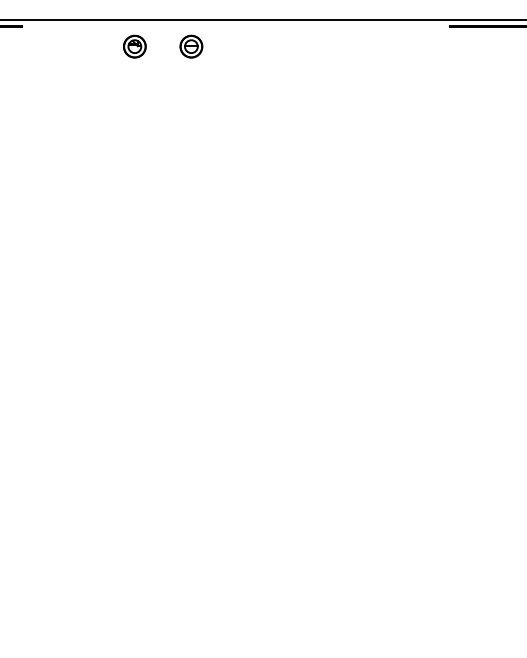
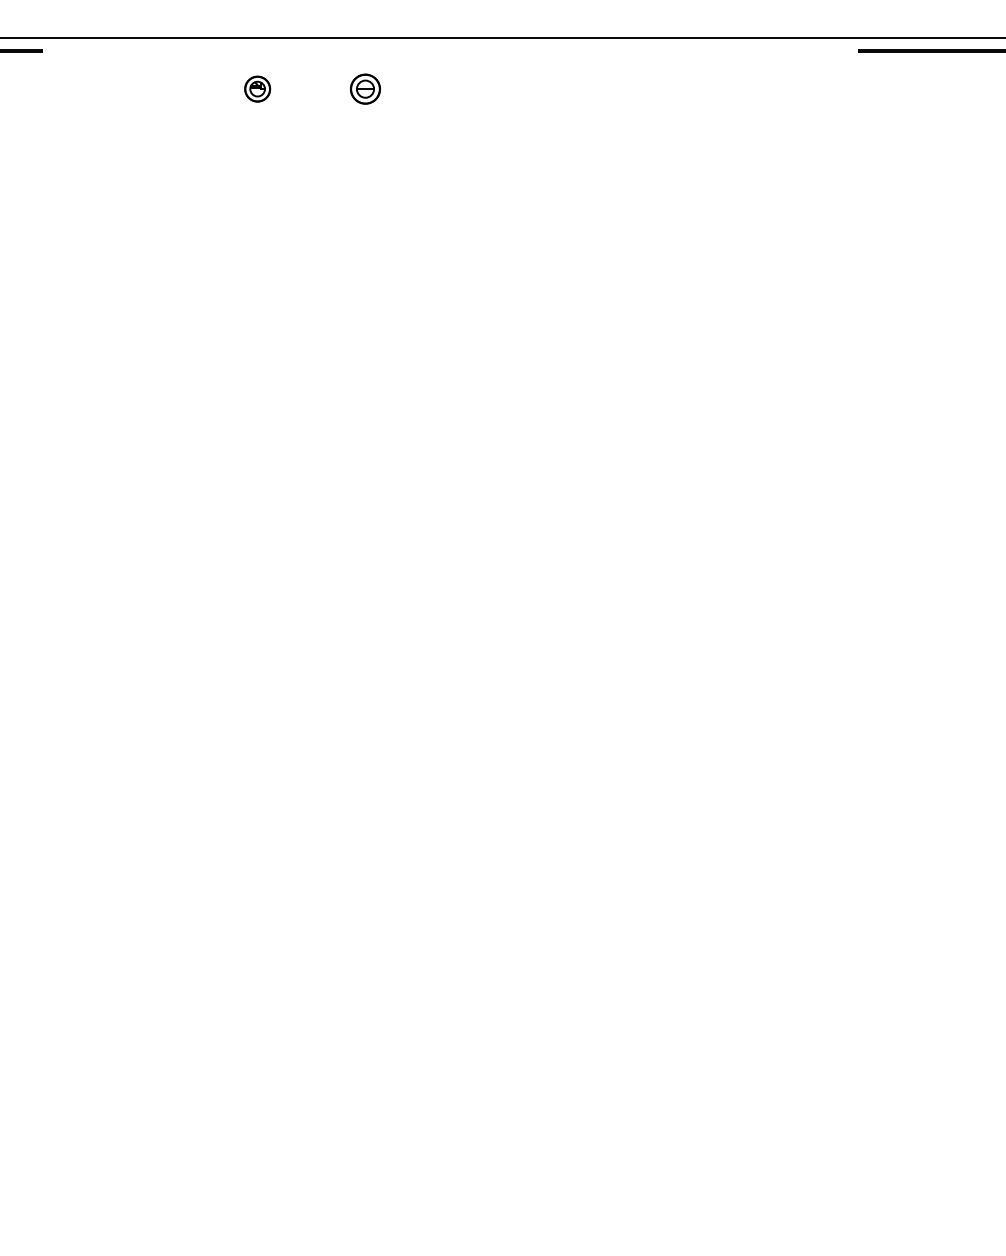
part: (134, 46) -> (256, 88), size x0.6
part: (191, 46) -> (365, 88), size x0.7

